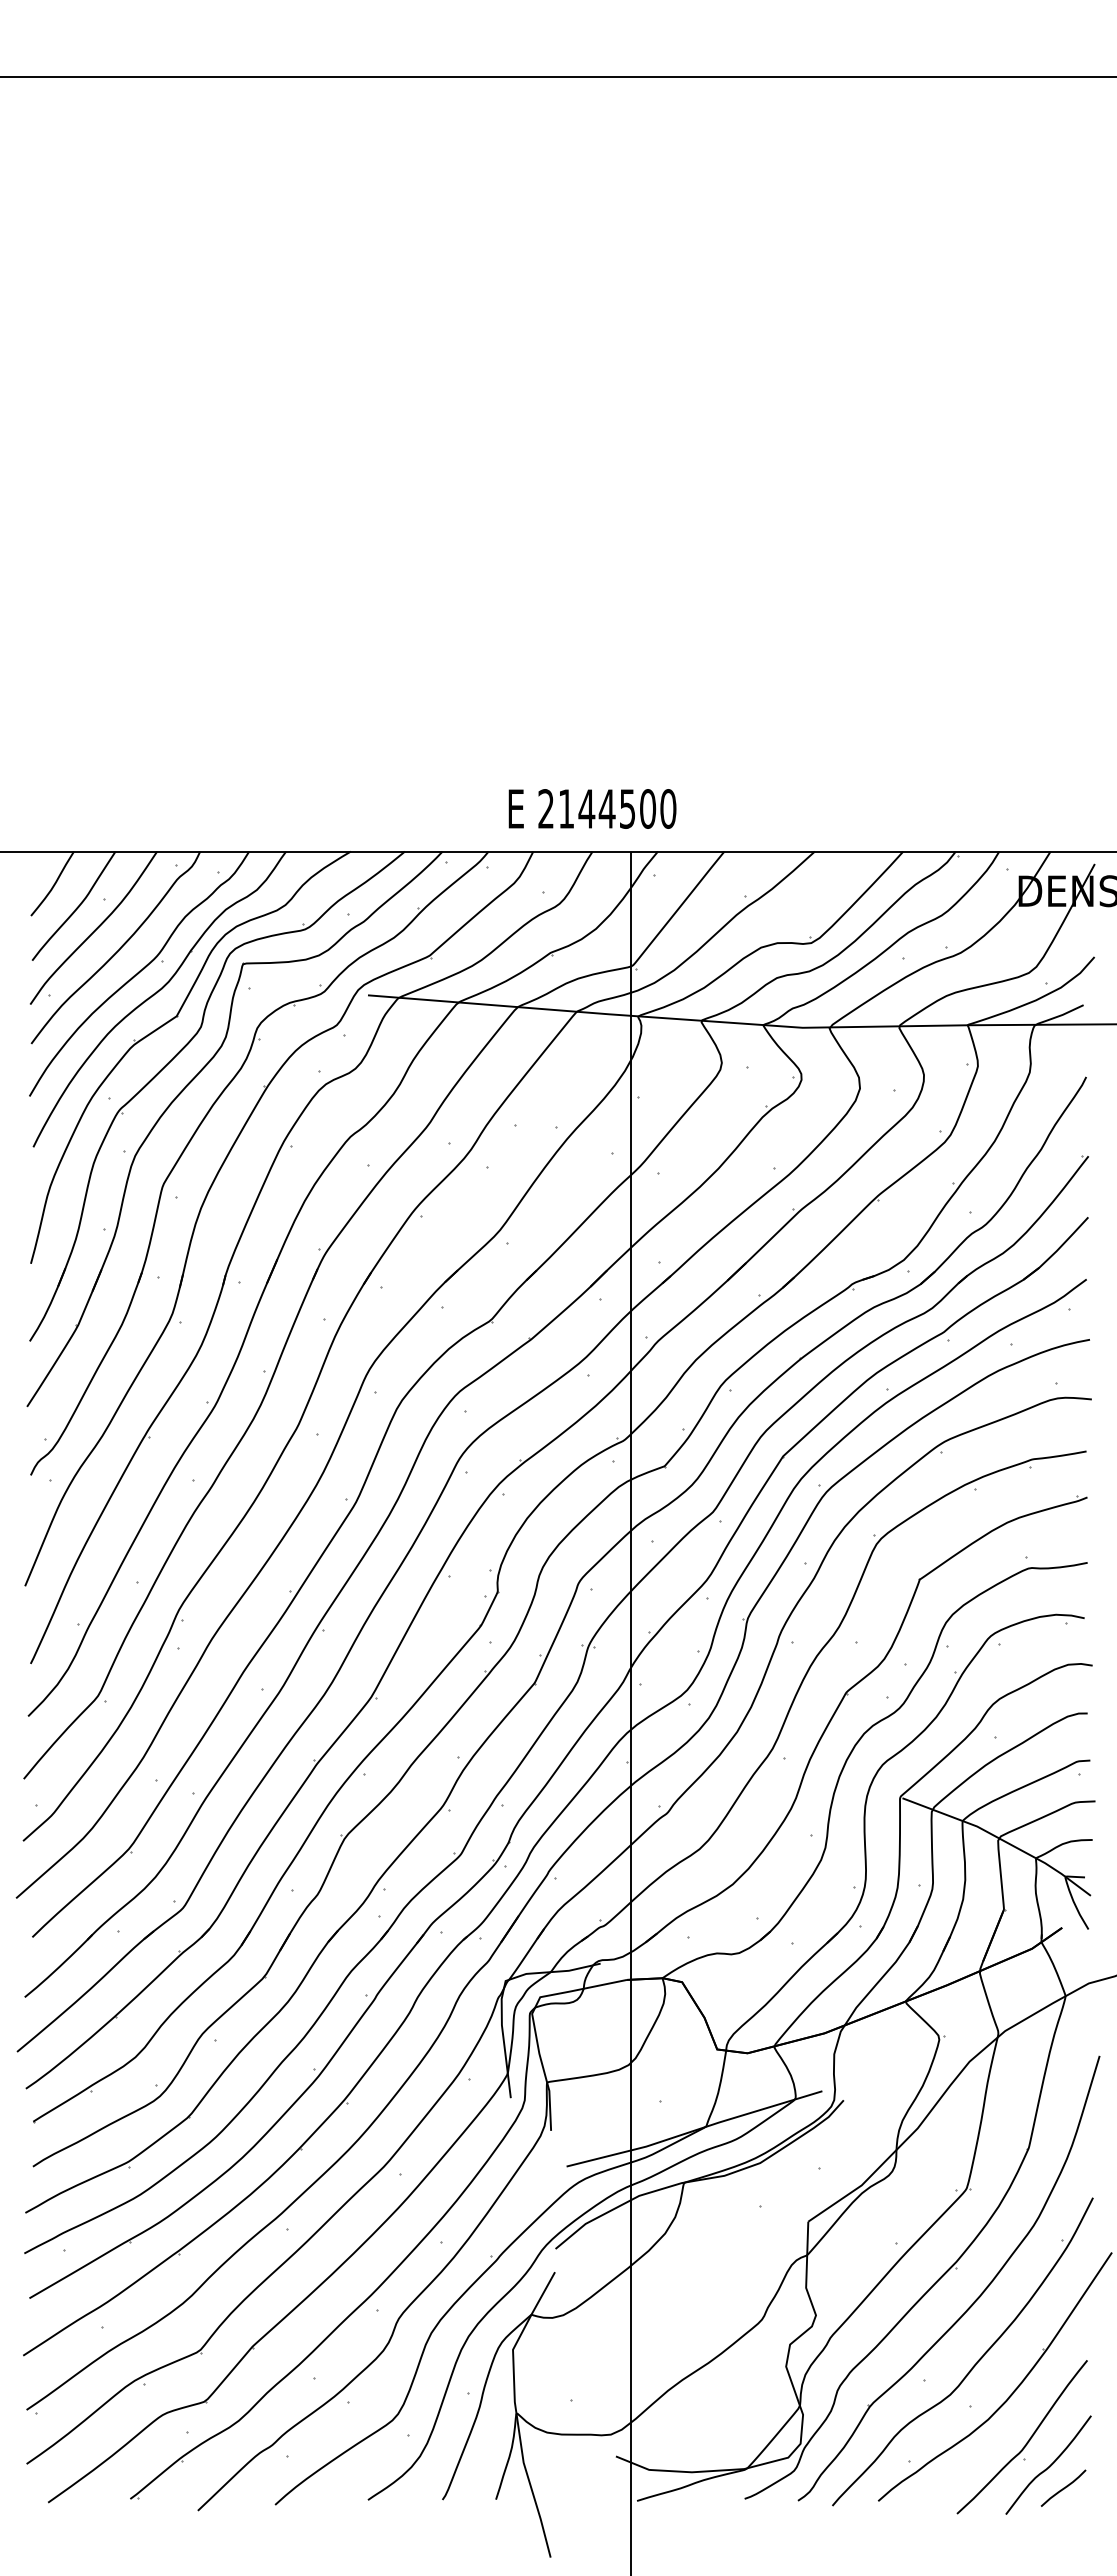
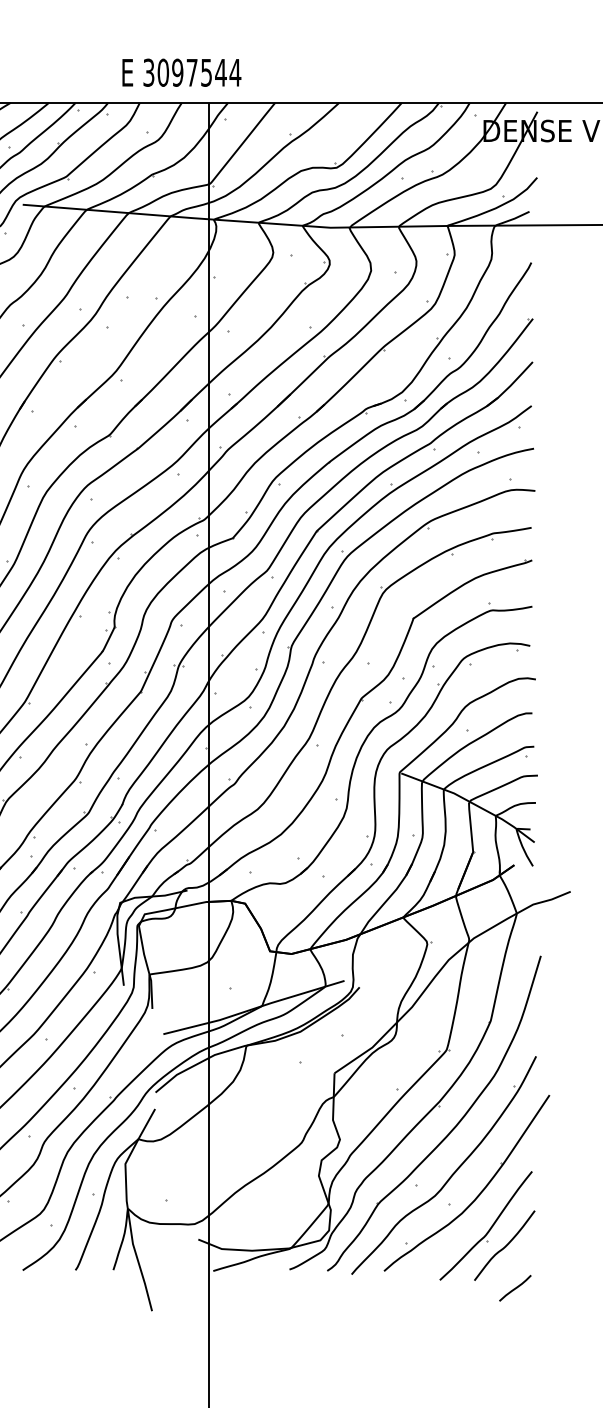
text: (607, 808) -> (192, 72), 2144500 -> 3097544
curve: (1063, 2487) -> (515, 1287), moved

